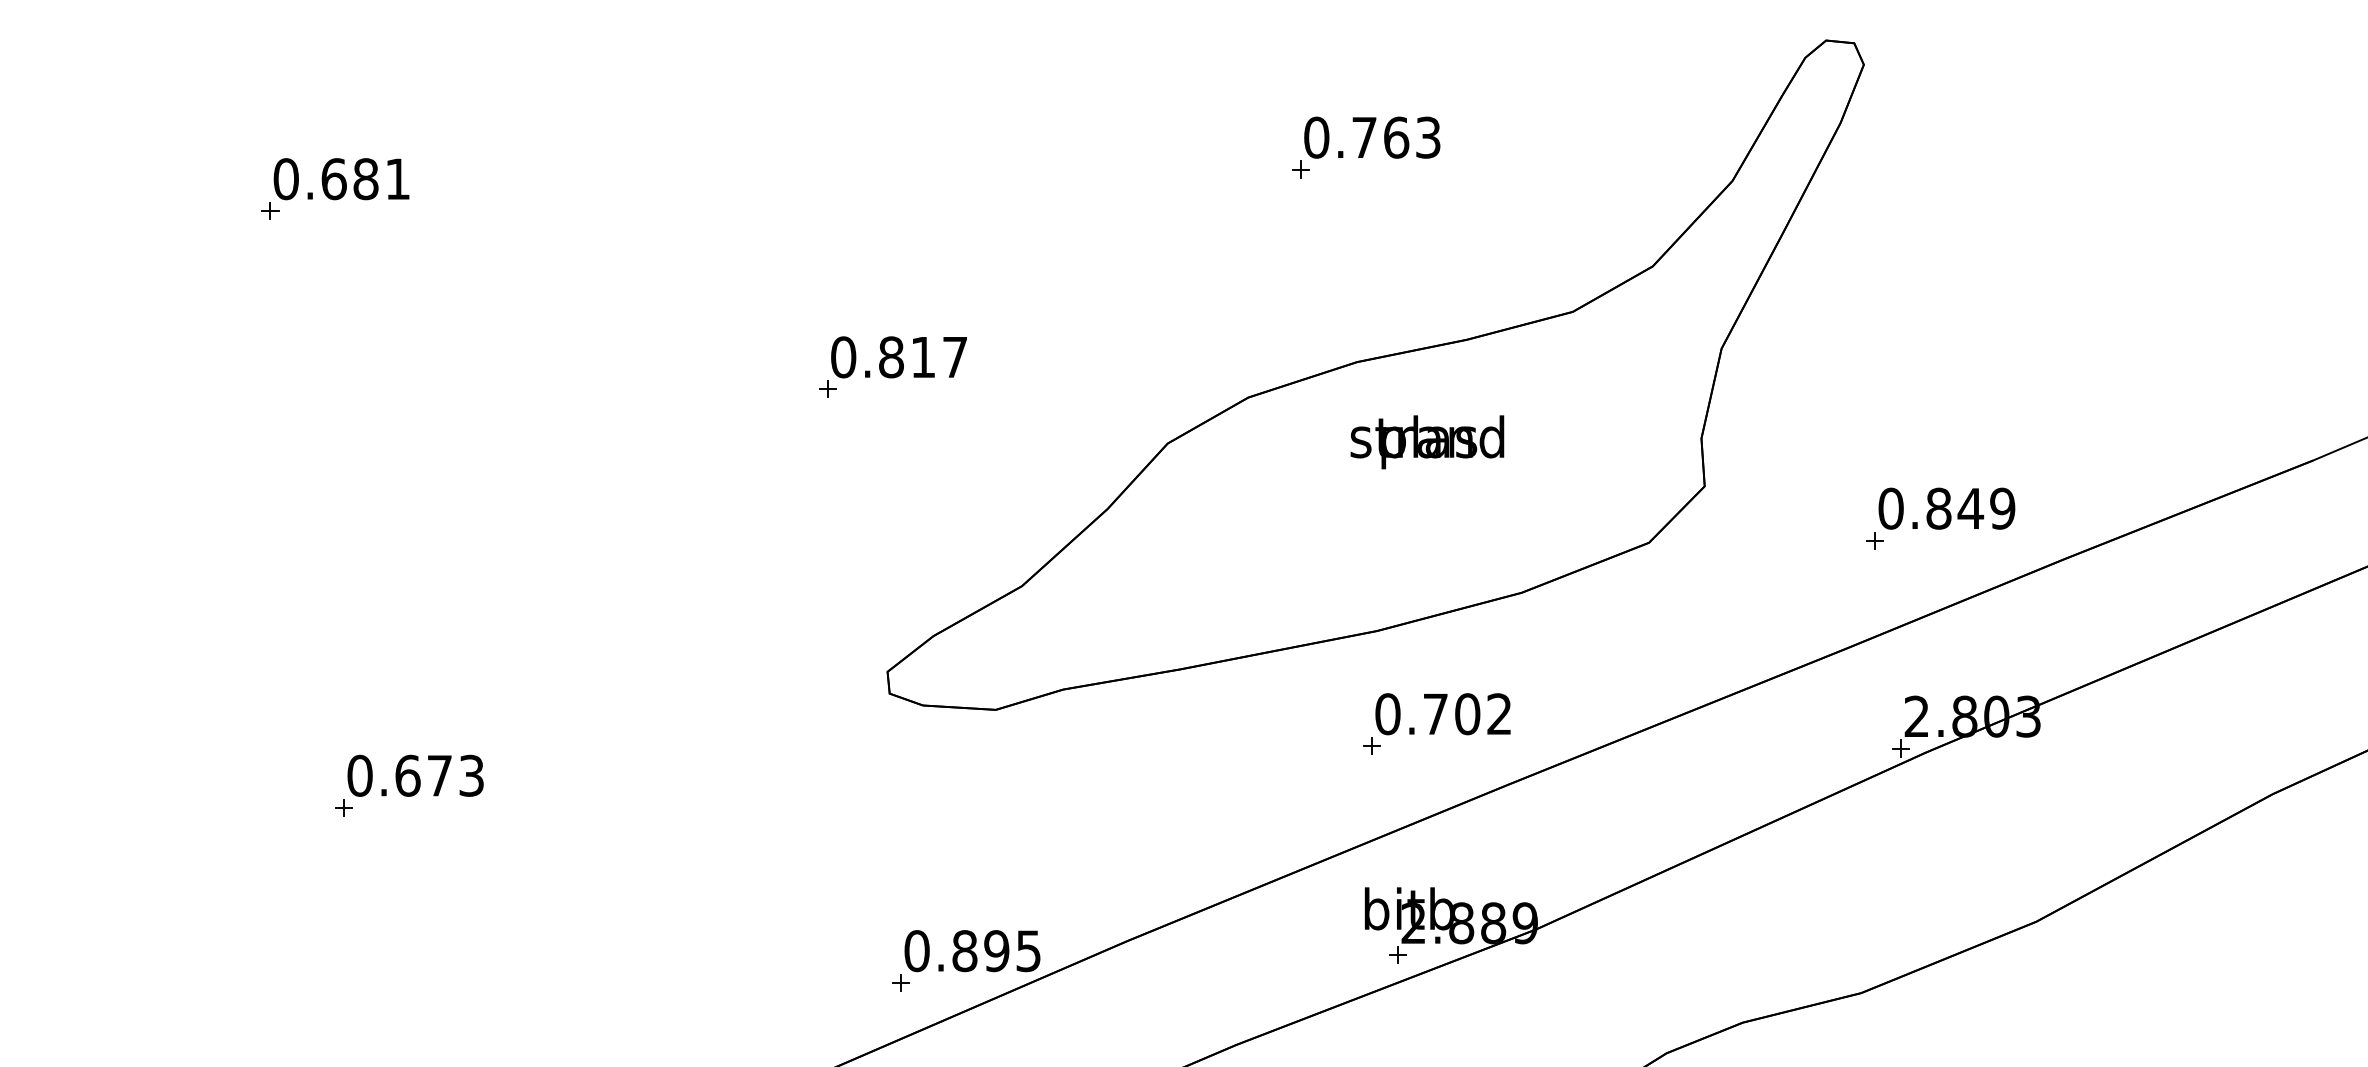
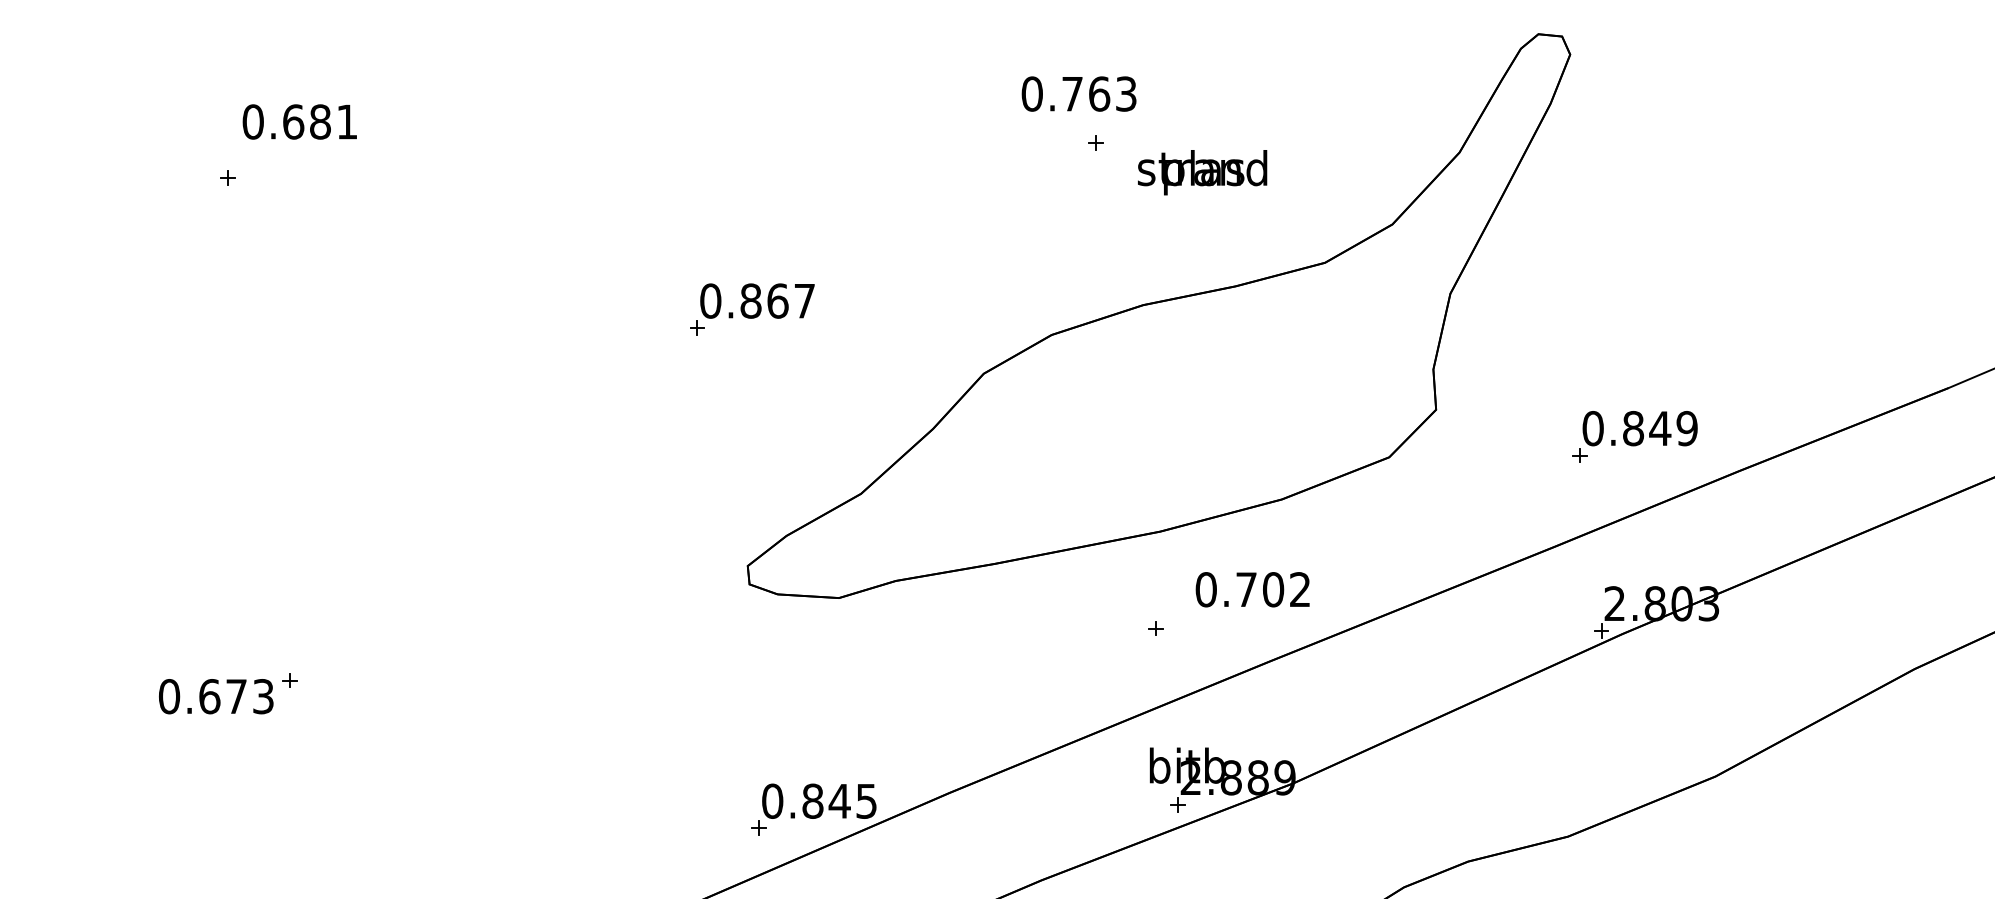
text: (1371, 137) -> (1078, 93), moved
text: (341, 178) -> (299, 121), moved
text: (922, 356) -> (777, 300), 0.817 -> 0.867
text: (1427, 442) -> (1202, 172), moved
text: (1442, 713) -> (1252, 589), moved
text: (415, 775) -> (216, 696), moved
text: (996, 950) -> (839, 800), 0.895 -> 0.845

